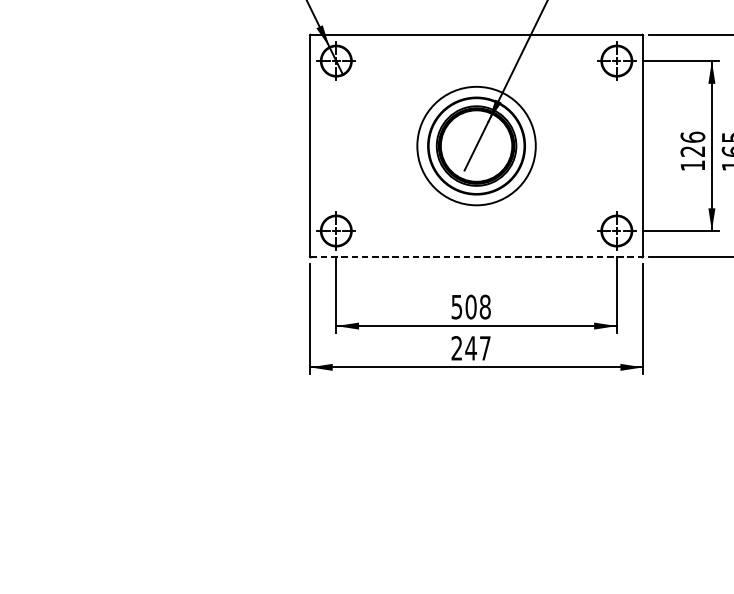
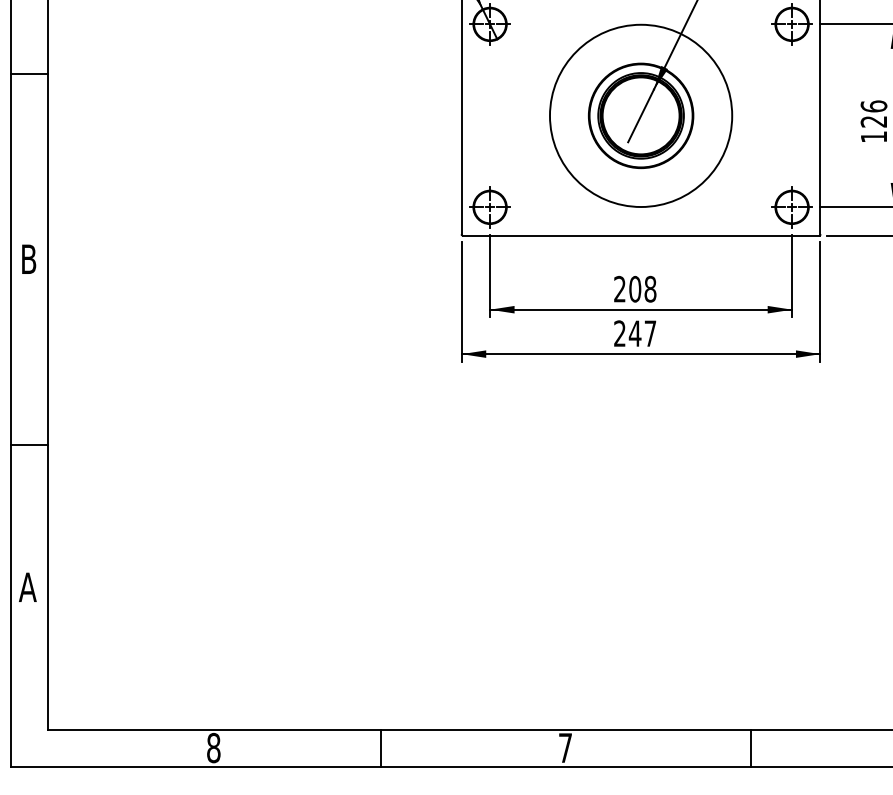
circle: (476, 145) -> (640, 115), size x1.43
line: (476, 257) -> (641, 235), dashed -> solid
text: (456, 306) -> (619, 288), 508 -> 208

